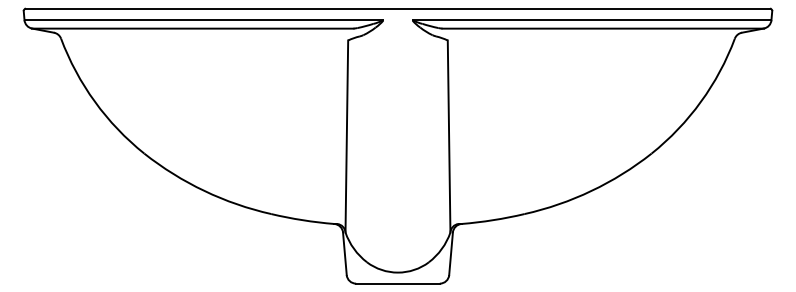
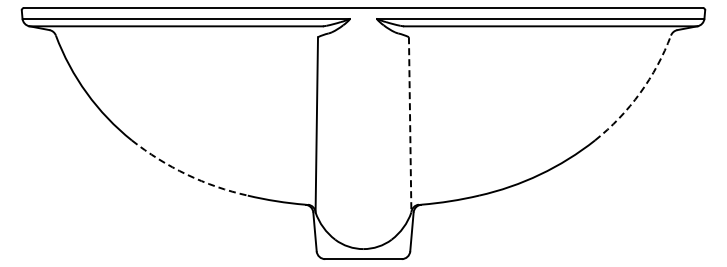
arc: (701, 102) -> (640, 93), solid -> dashed
line: (449, 136) -> (410, 124), solid -> dashed
arc: (204, 190) -> (186, 174), solid -> dashed

